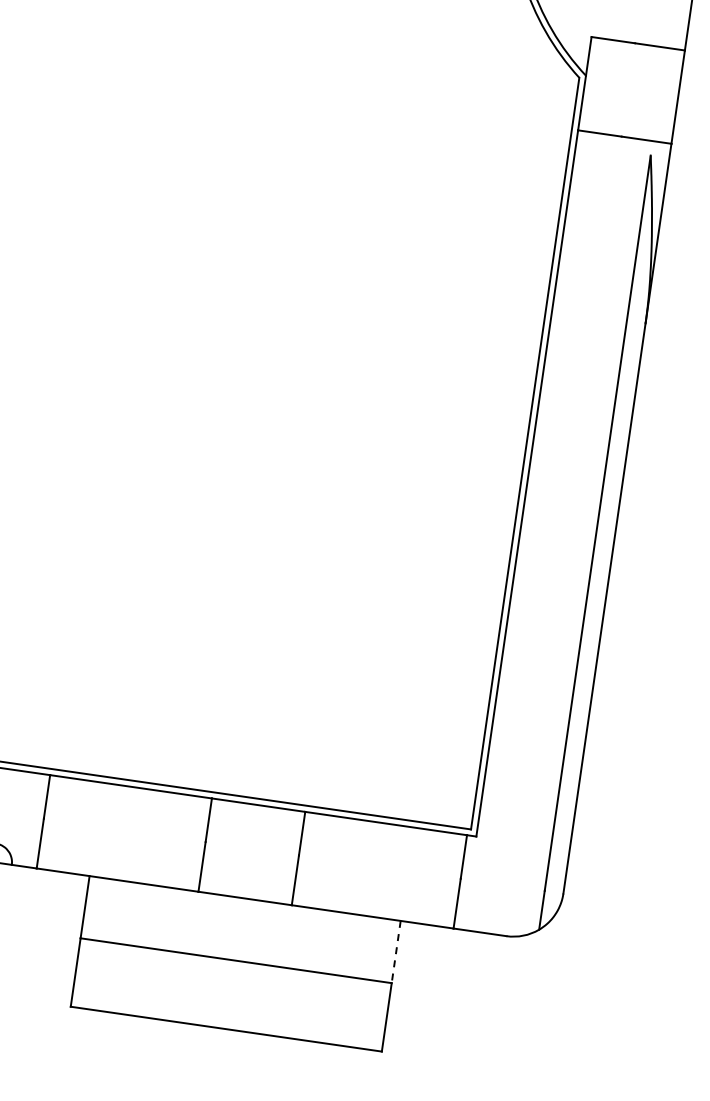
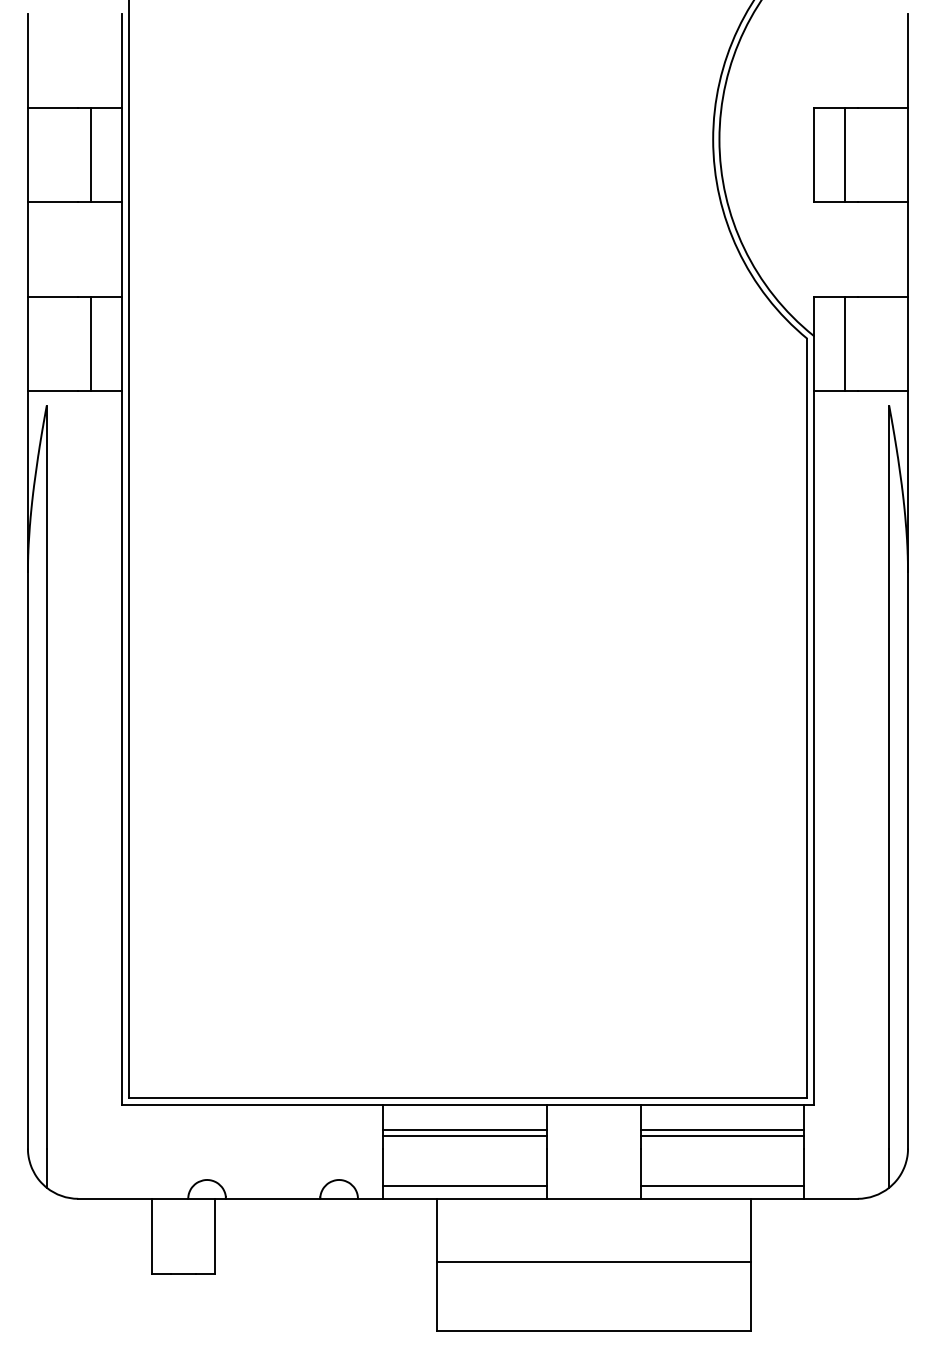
line: (616, 87) -> (845, 343), added
line: (127, 811) -> (464, 1129), added
line: (126, 817) -> (464, 1135), added
line: (382, 848) -> (722, 1129), added
line: (381, 854) -> (722, 1135), added
line: (119, 867) -> (464, 1186), added
line: (374, 904) -> (722, 1186), added
line: (395, 952) -> (750, 1230), dashed -> solid

